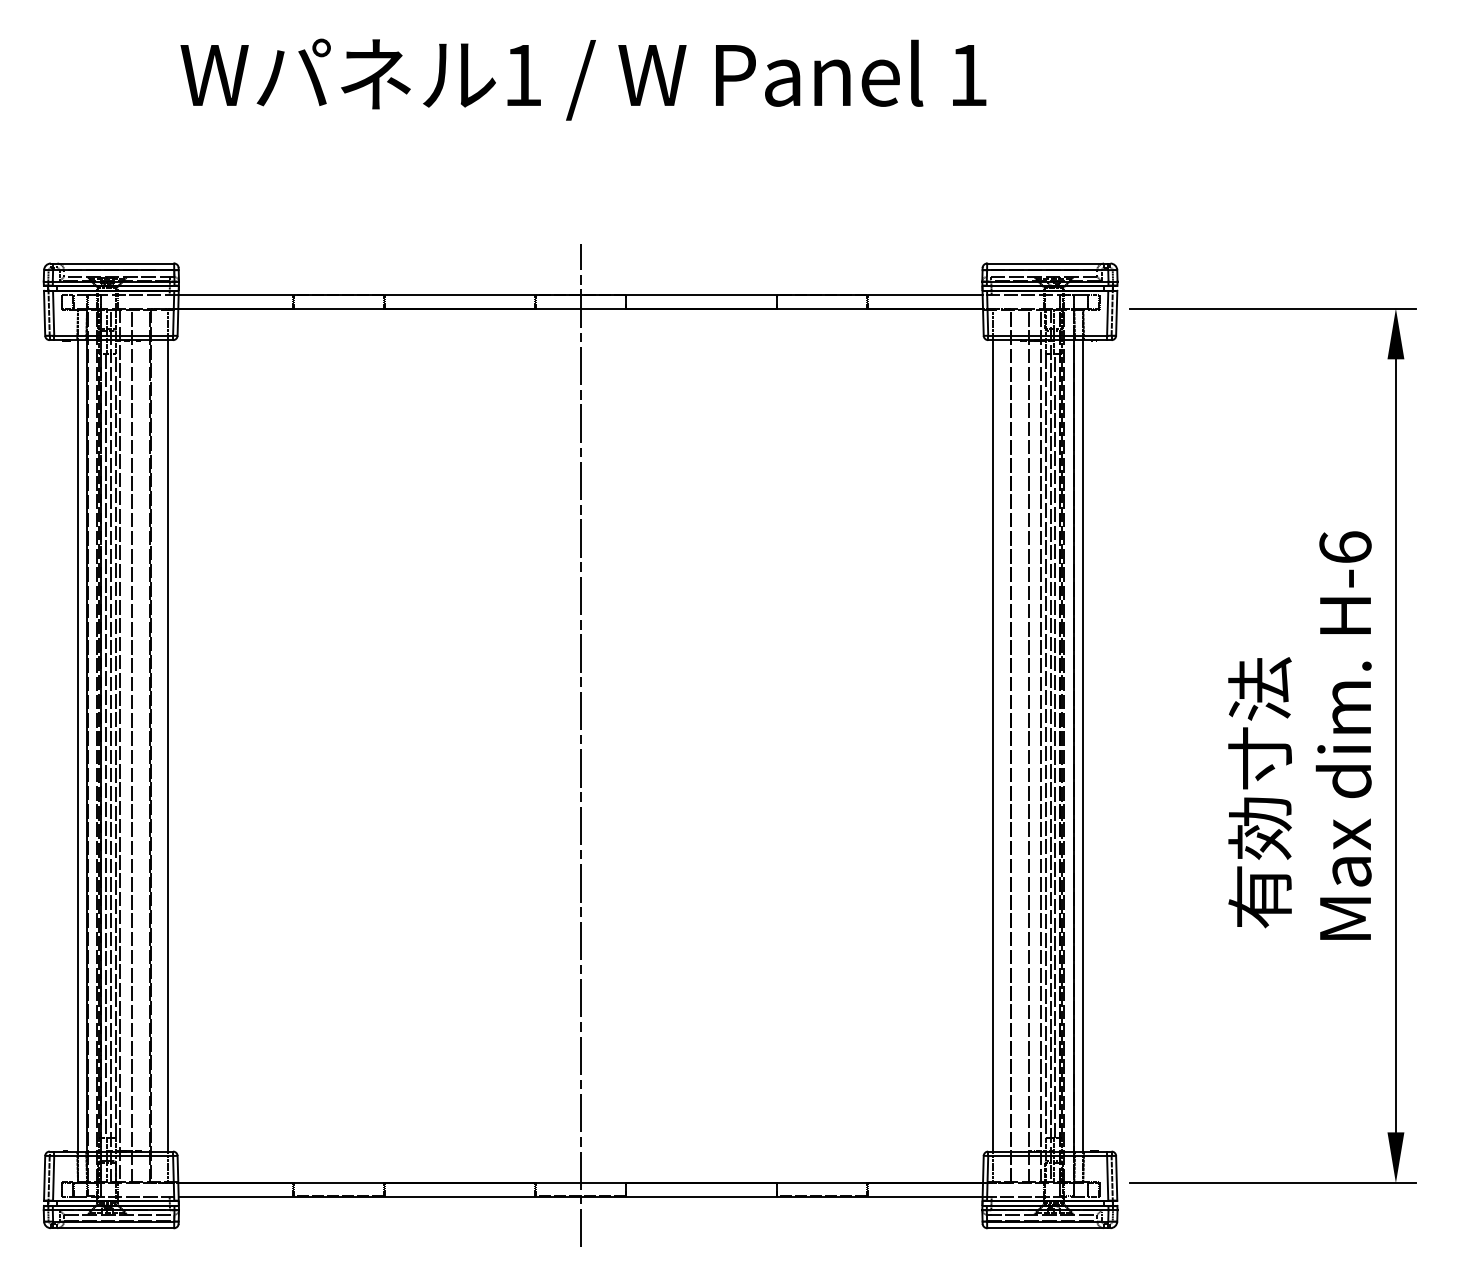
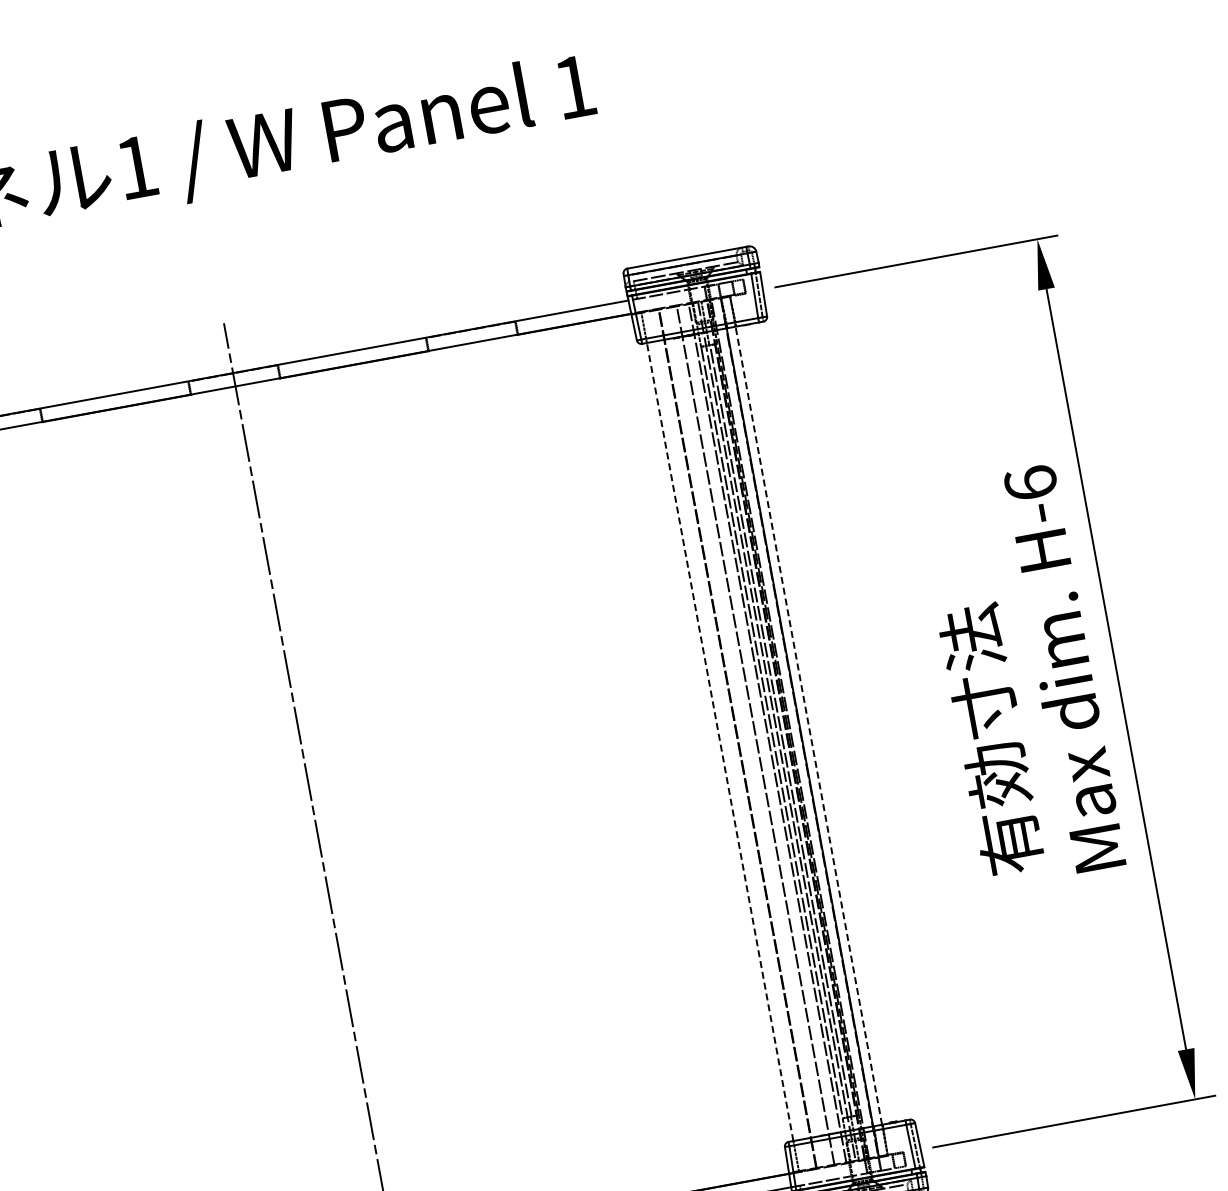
line: (993, 745) -> (720, 741), solid -> dashed
line: (1083, 745) -> (808, 725), solid -> dashed

